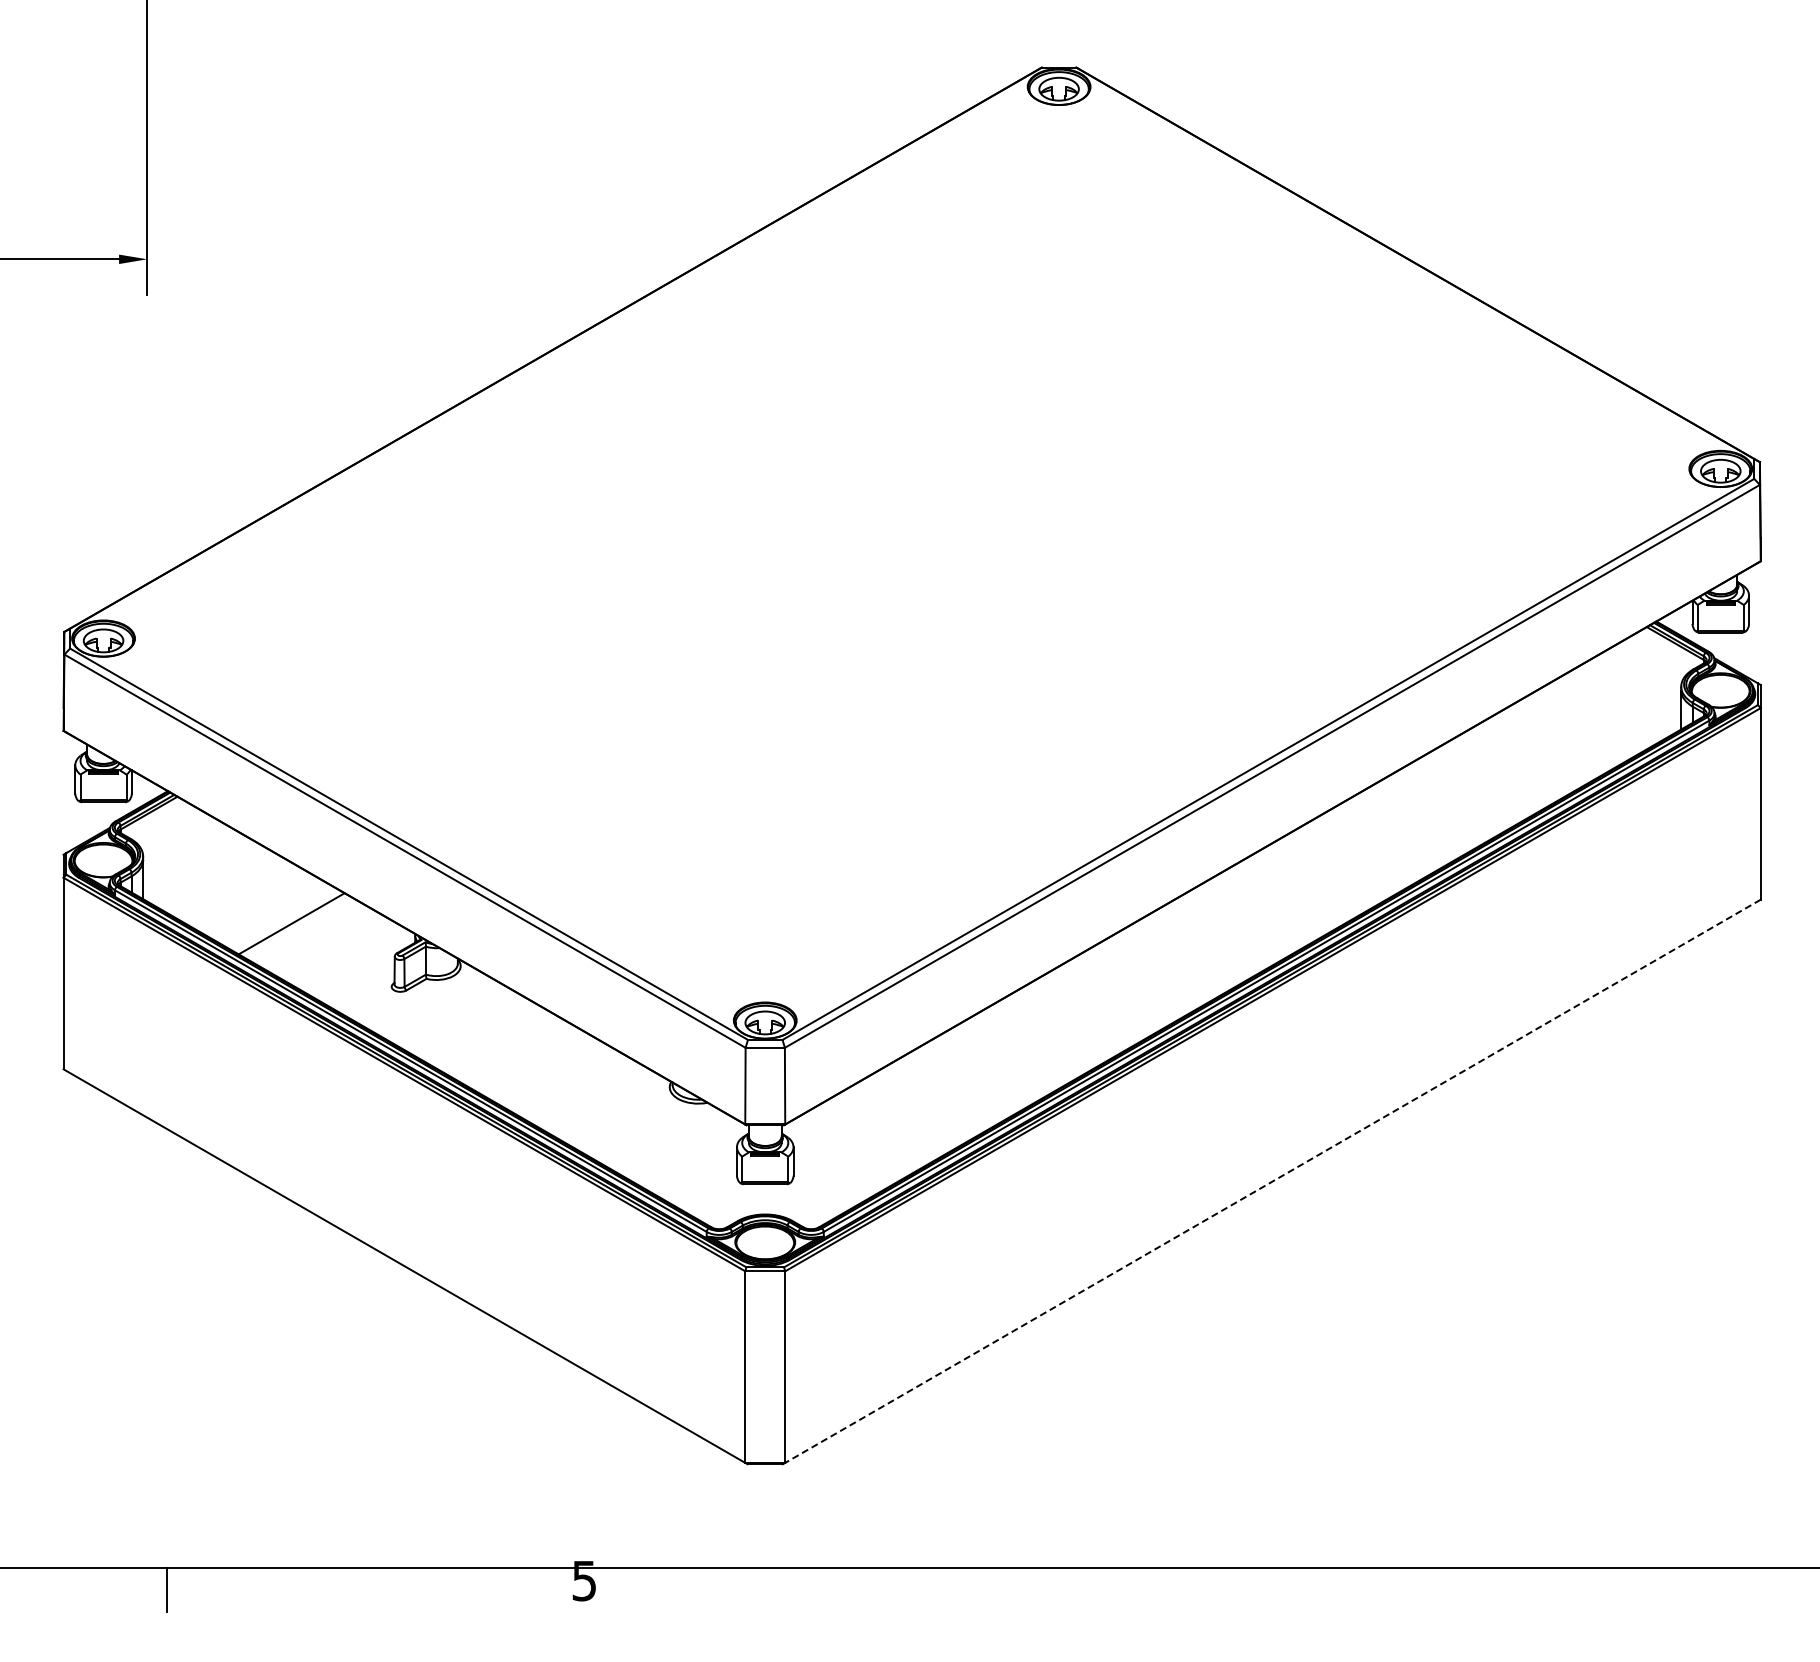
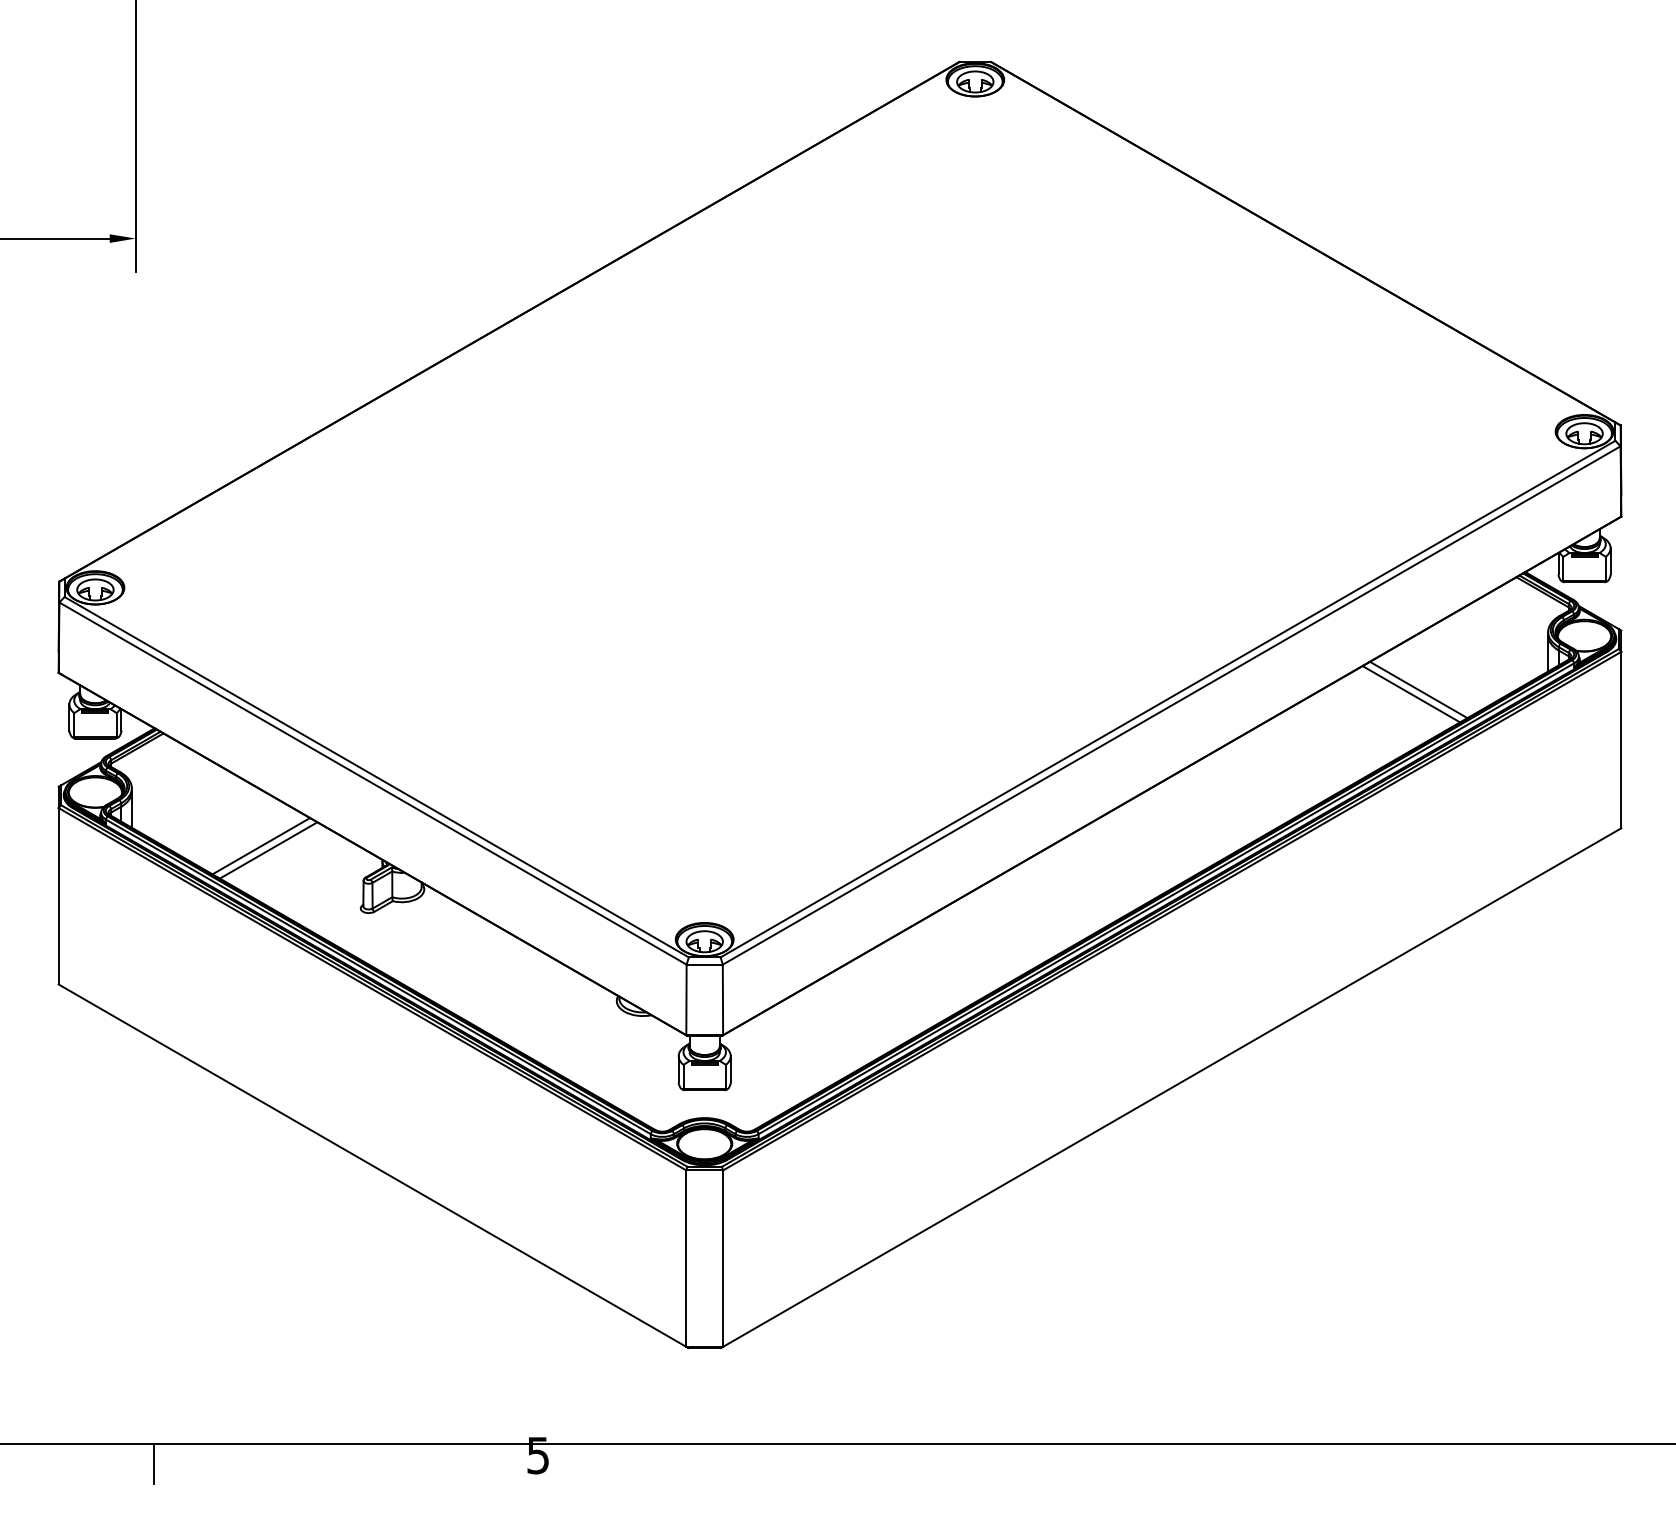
line: (1540, 749) -> (1418, 689), added
line: (1532, 753) -> (1411, 693), added
line: (283, 918) -> (261, 845), added
line: (1272, 1181) -> (1171, 1087), dashed -> solid

